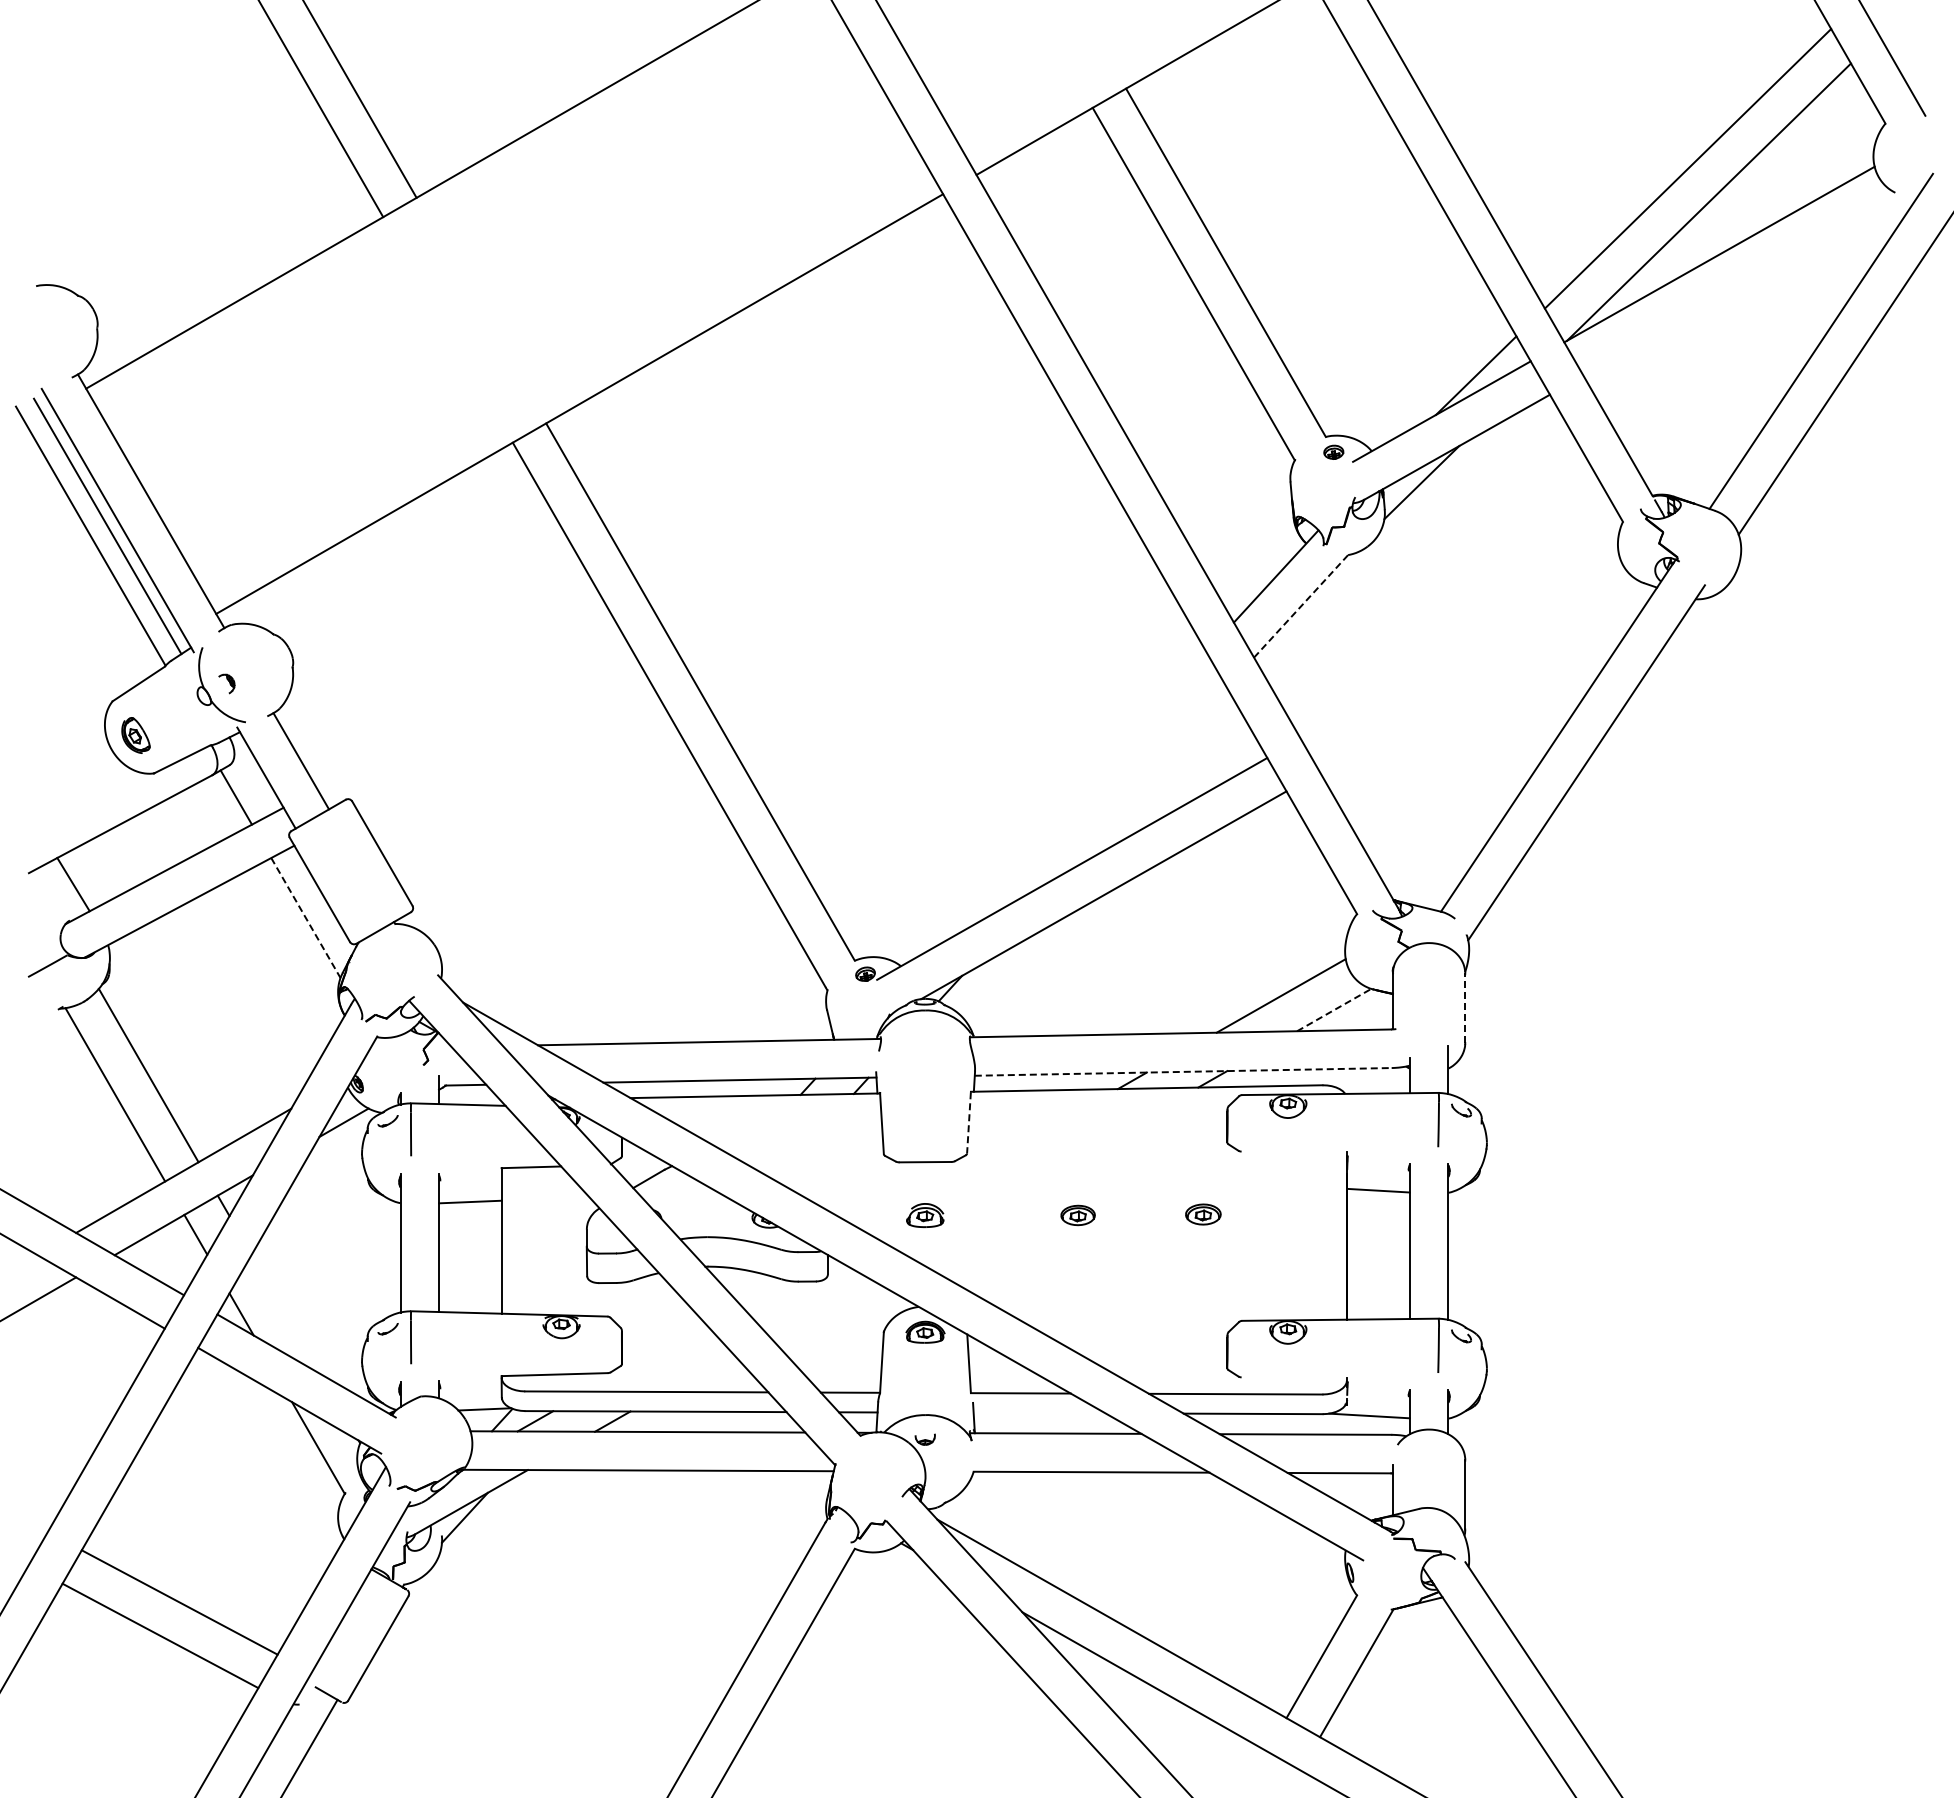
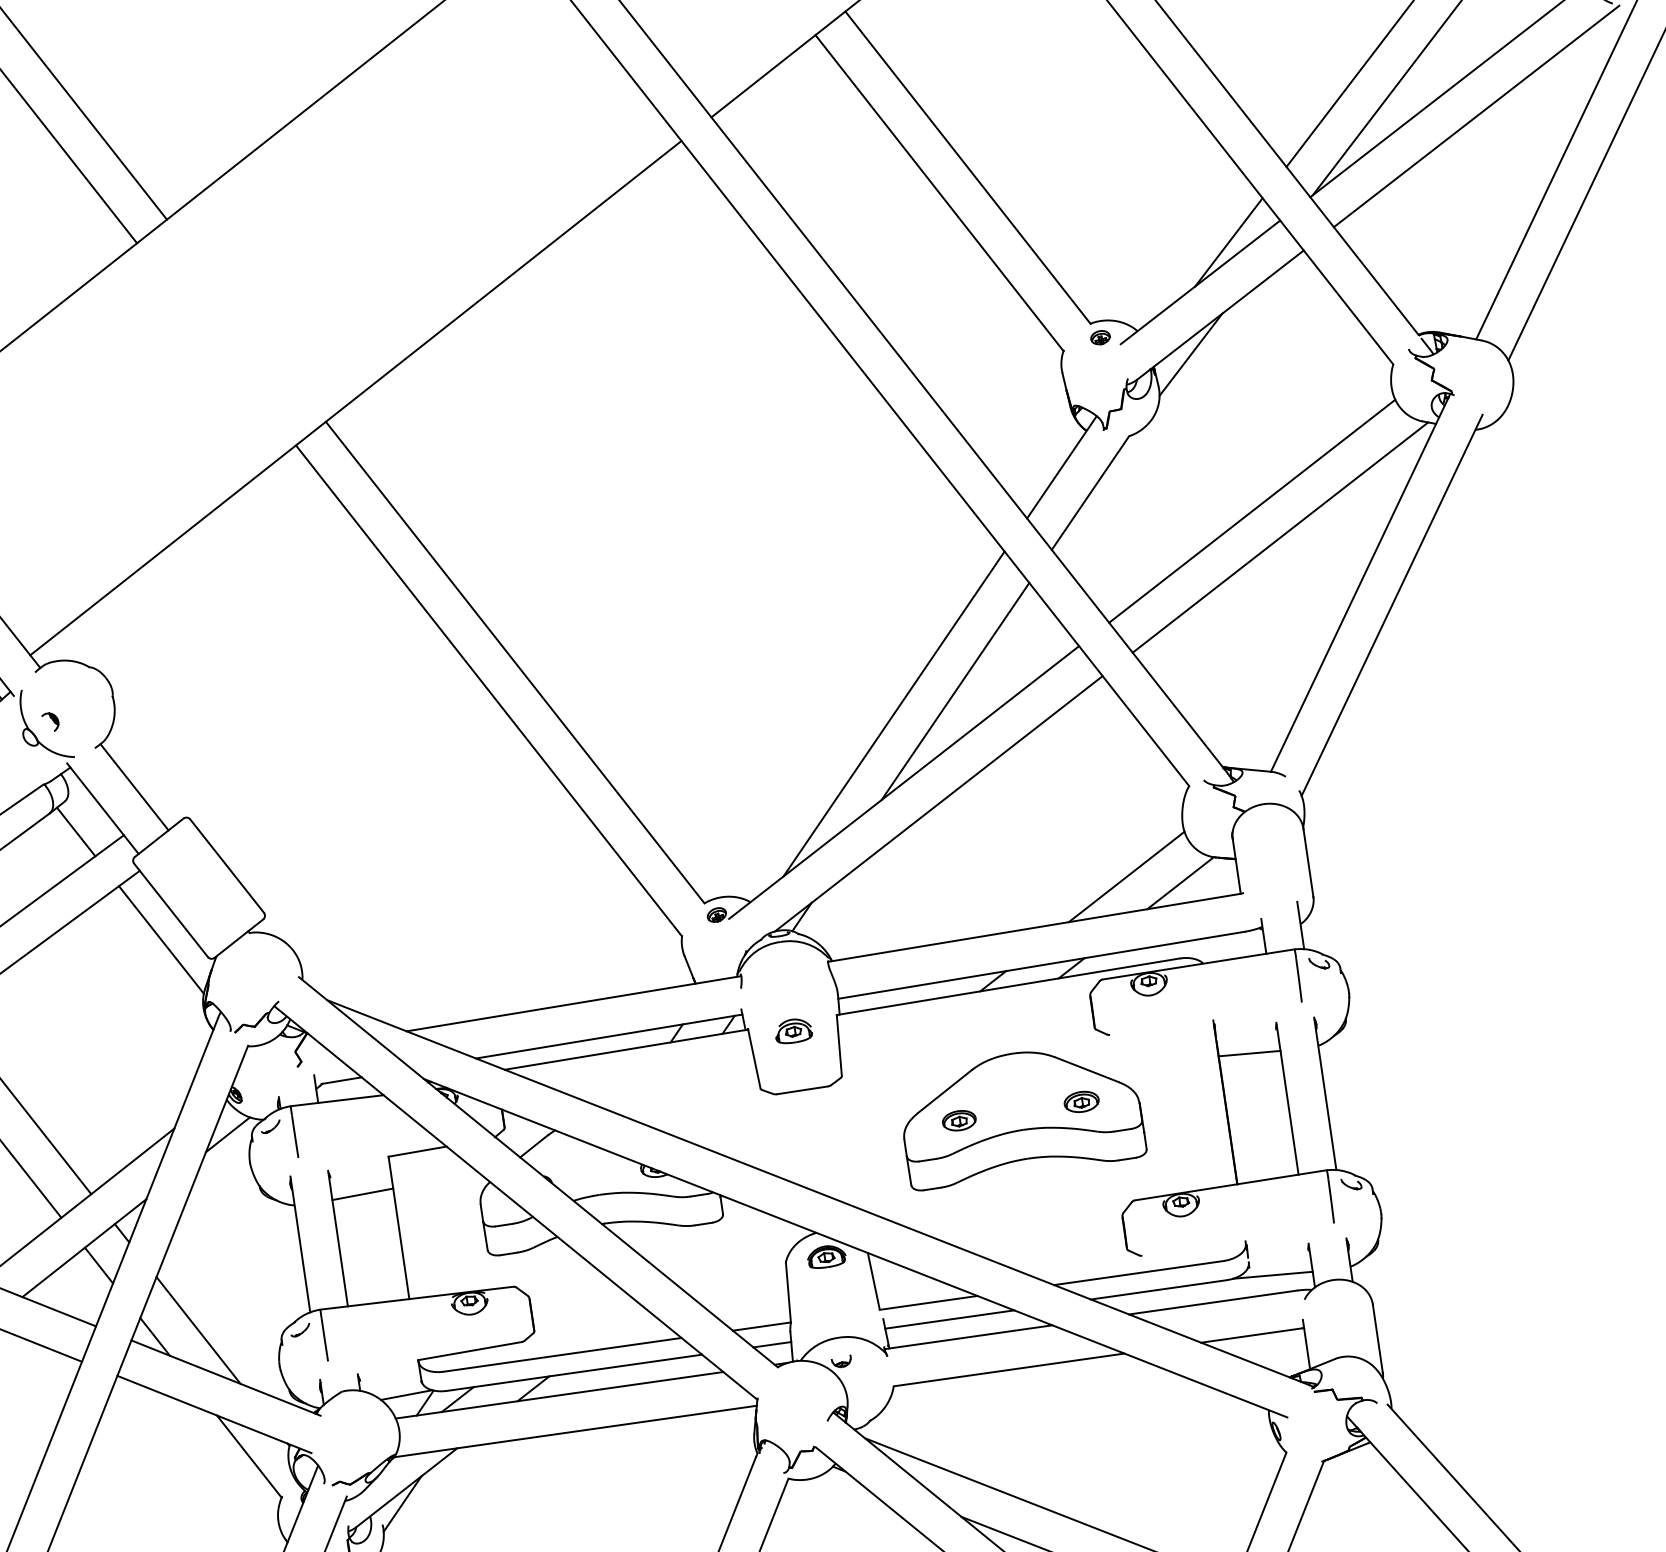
line: (1742, 285) -> (1476, 116), added
line: (1301, 606) -> (1090, 493), dashed -> solid
line: (1459, 647) -> (1251, 510), added
line: (1484, 678) -> (1280, 537), added
line: (1136, 785) -> (955, 691), added
line: (1071, 798) -> (893, 713), added
line: (306, 918) -> (162, 940), dashed -> solid
line: (1465, 1008) -> (1308, 862), dashed -> solid
line: (1334, 1010) -> (1180, 883), dashed -> solid
line: (1183, 1071) -> (1041, 964), dashed -> solid
line: (968, 1122) -> (838, 1045), dashed -> solid
part: (925, 1215) -> (793, 1031), moved
part: (1140, 1217) -> (1020, 1113), added
line: (285, 1313) -> (197, 1329), added
line: (1039, 1412) -> (949, 1318), added

